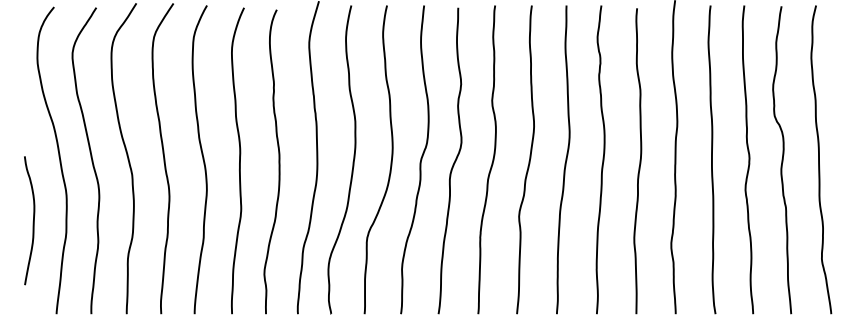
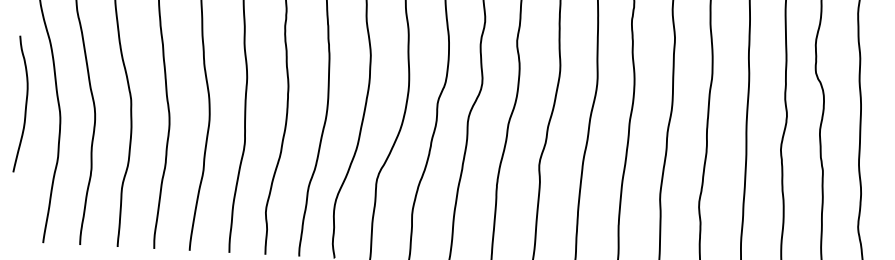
curve: (32, 221) -> (24, 105), moved

